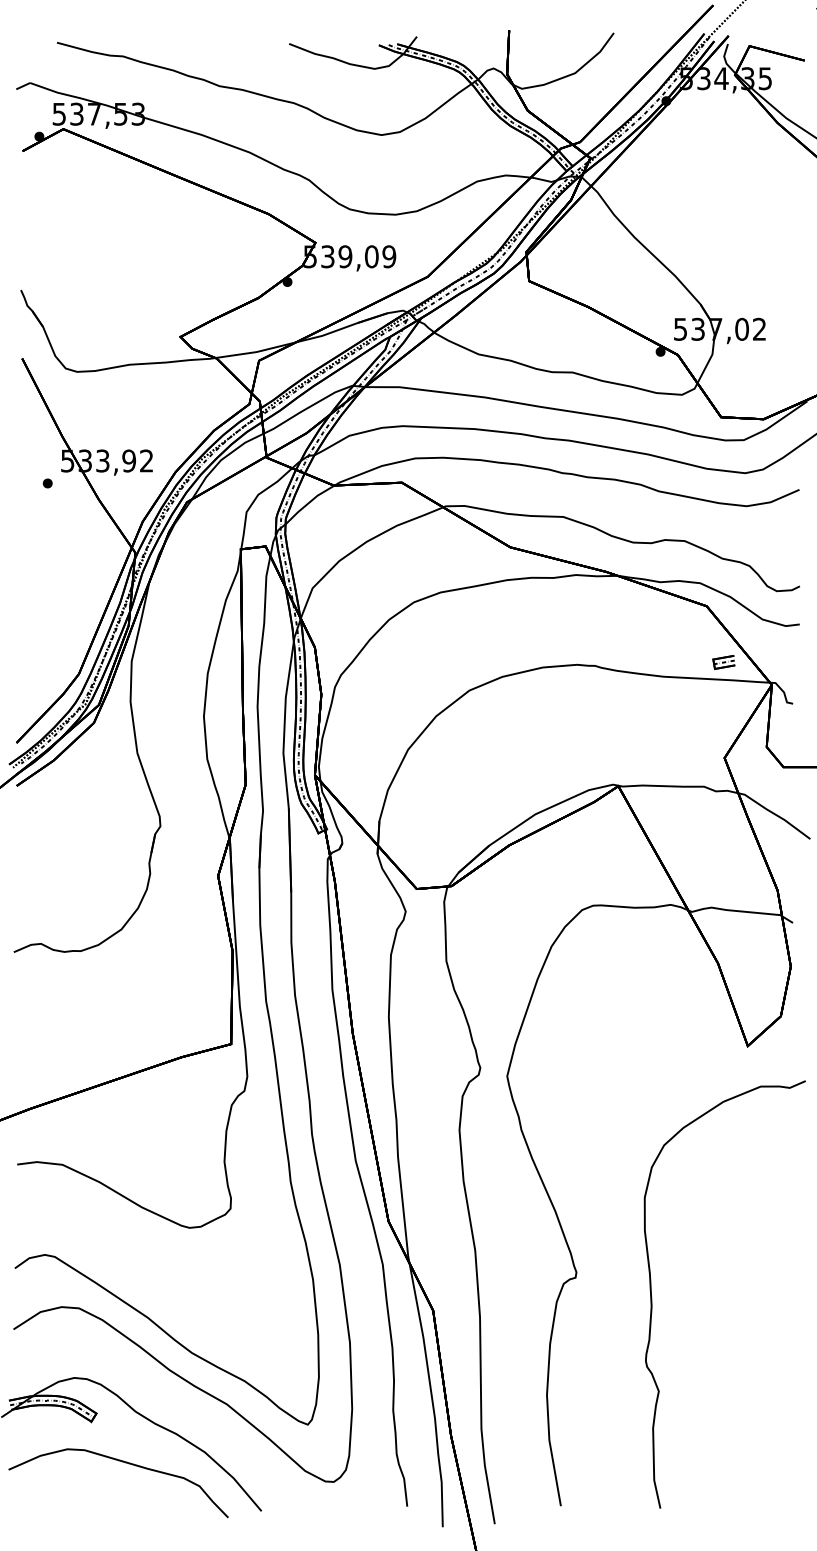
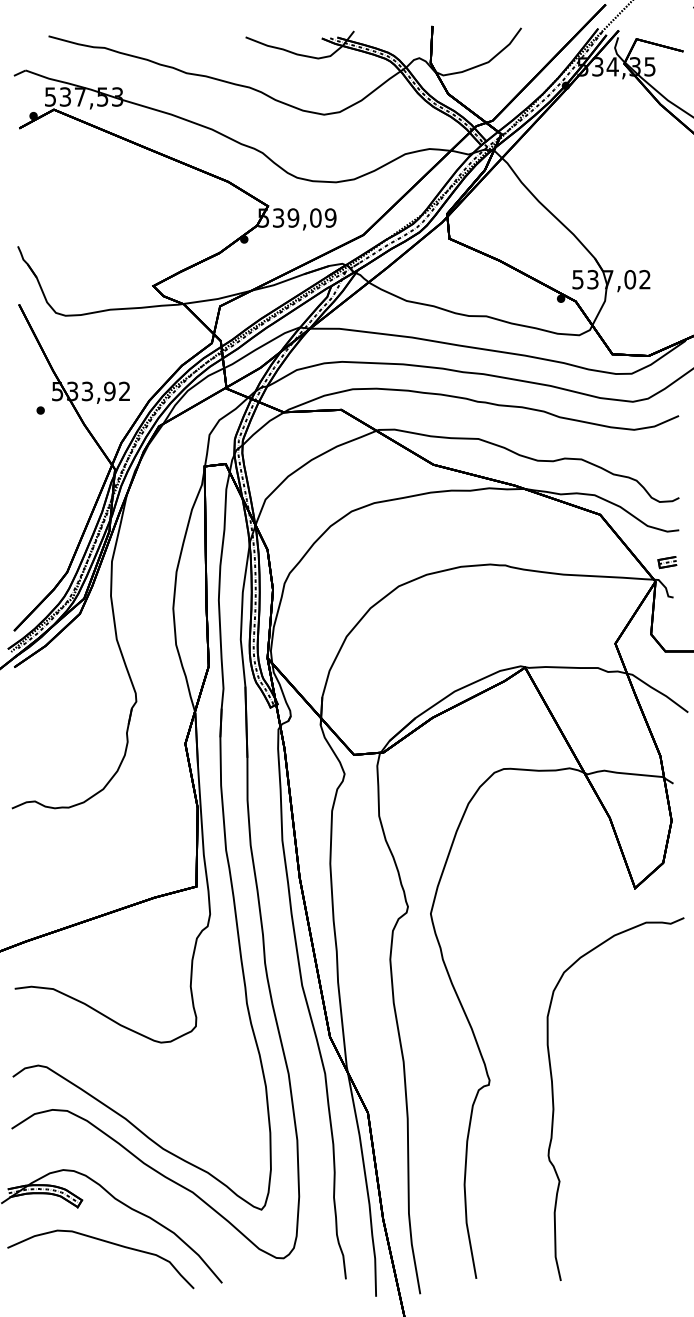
part: (723, 662) -> (667, 562), moved

